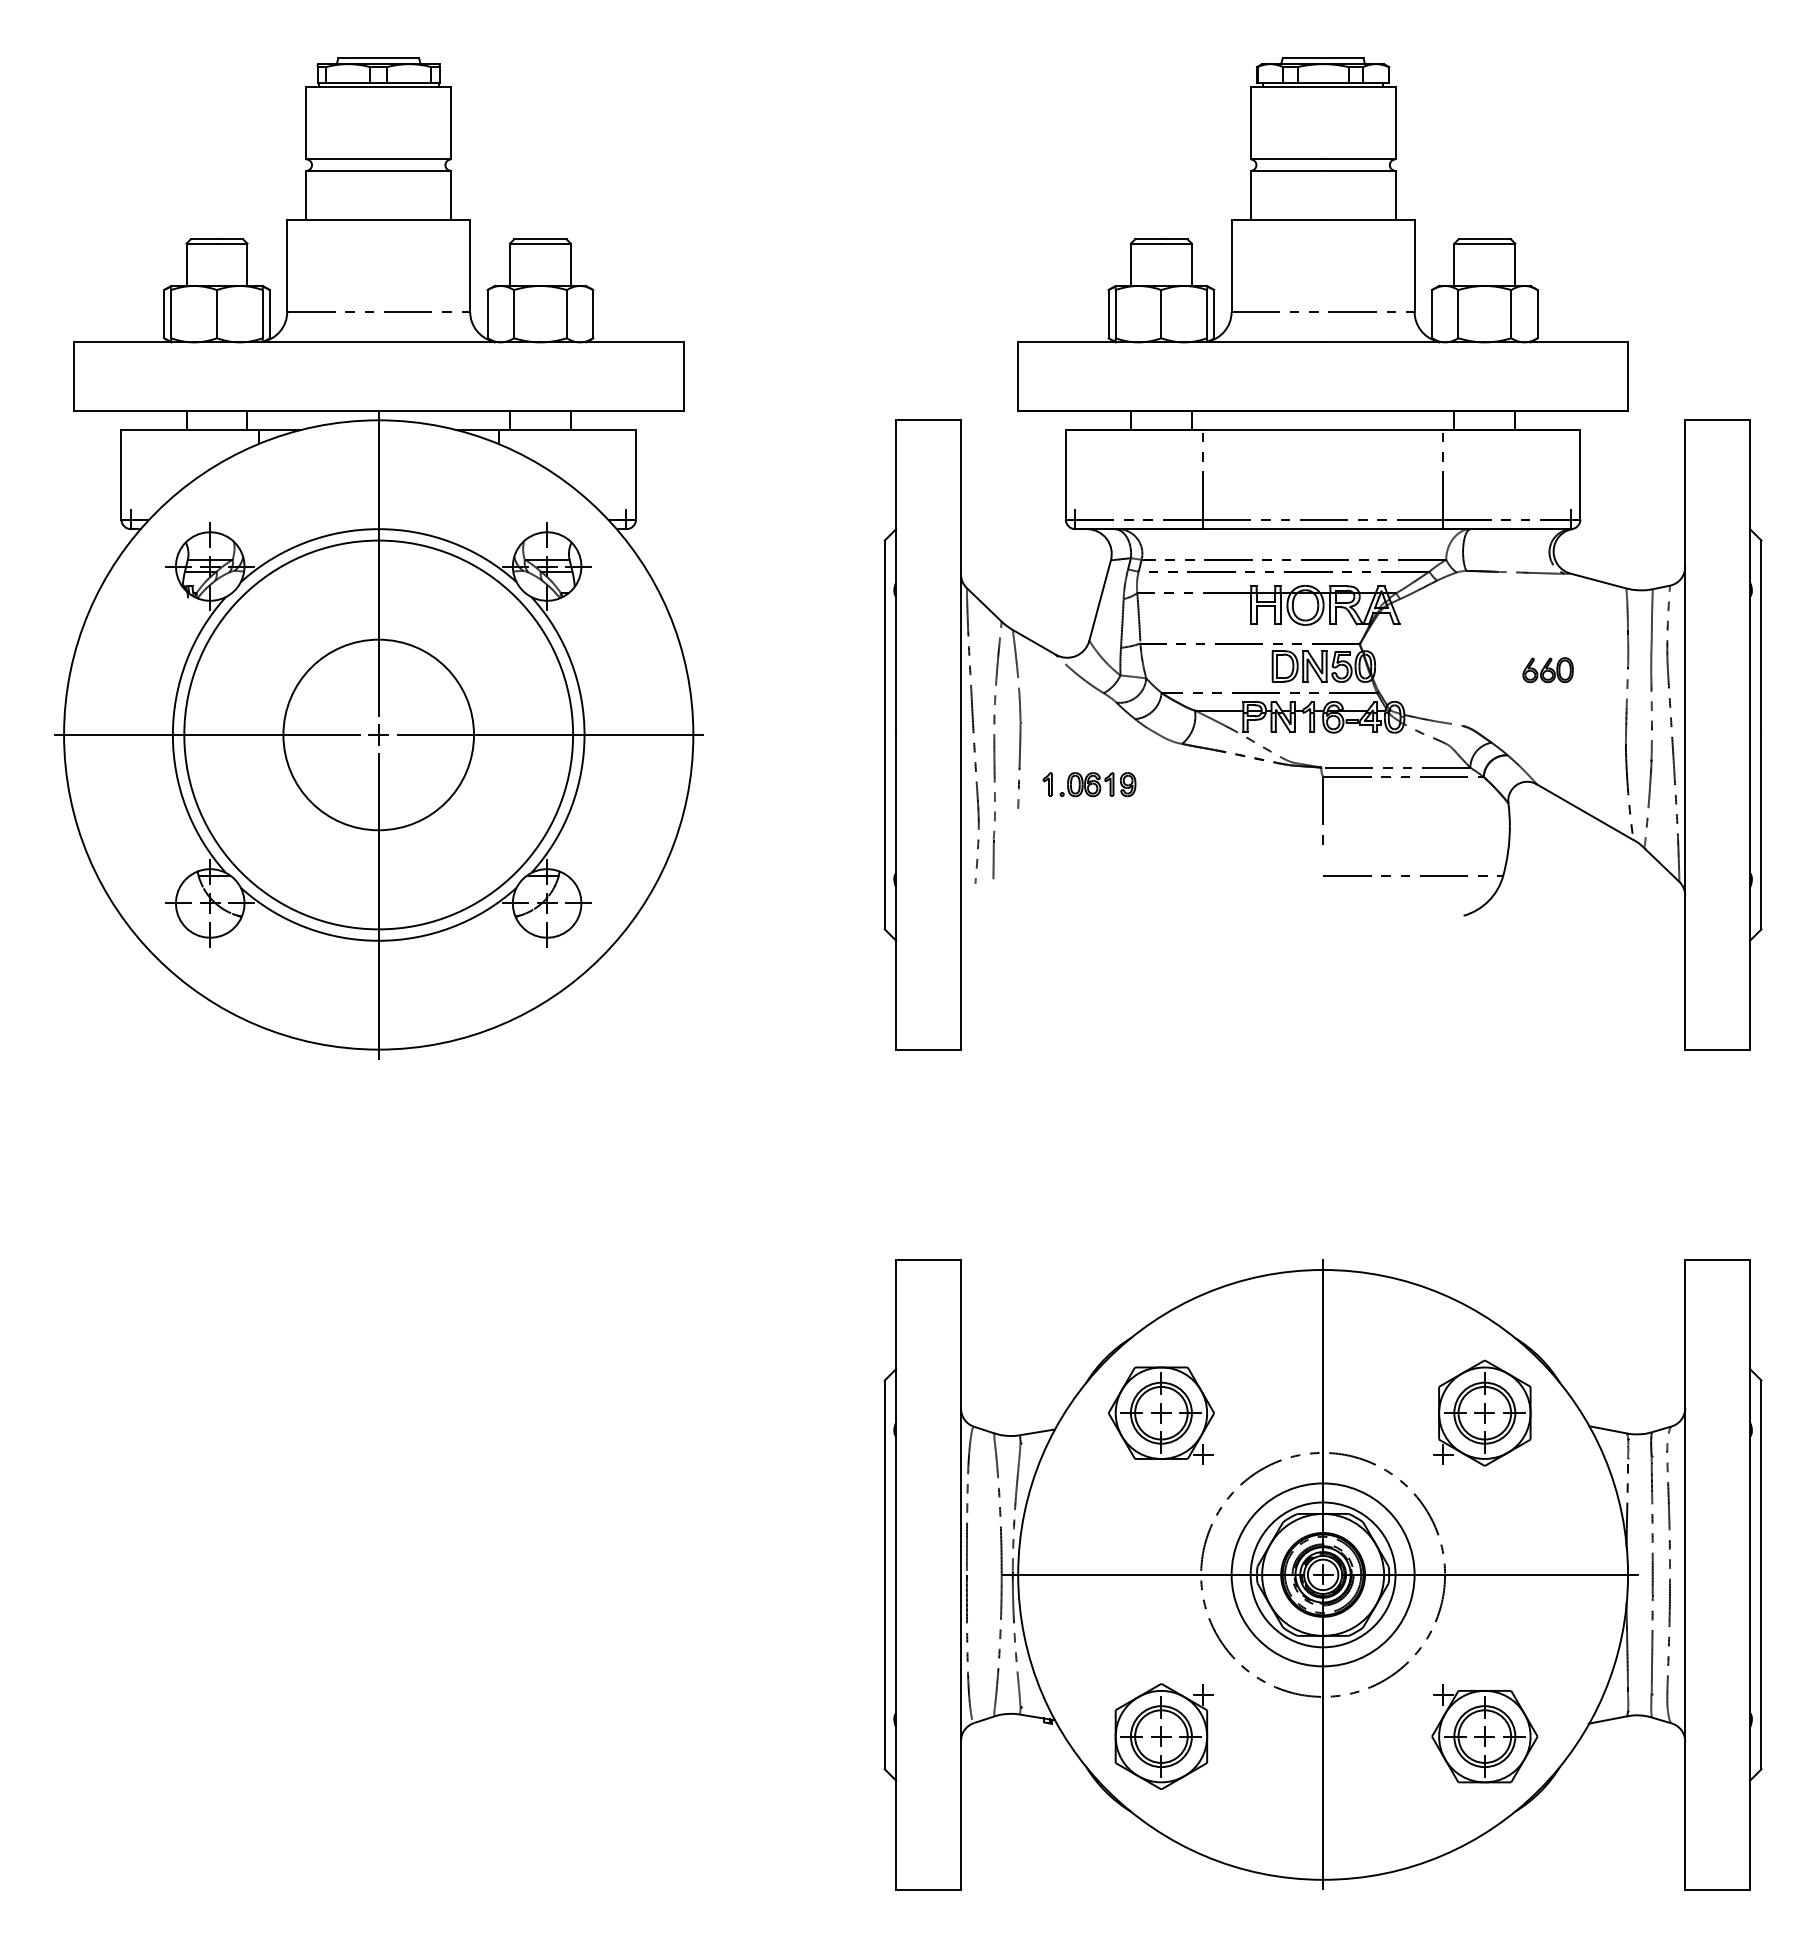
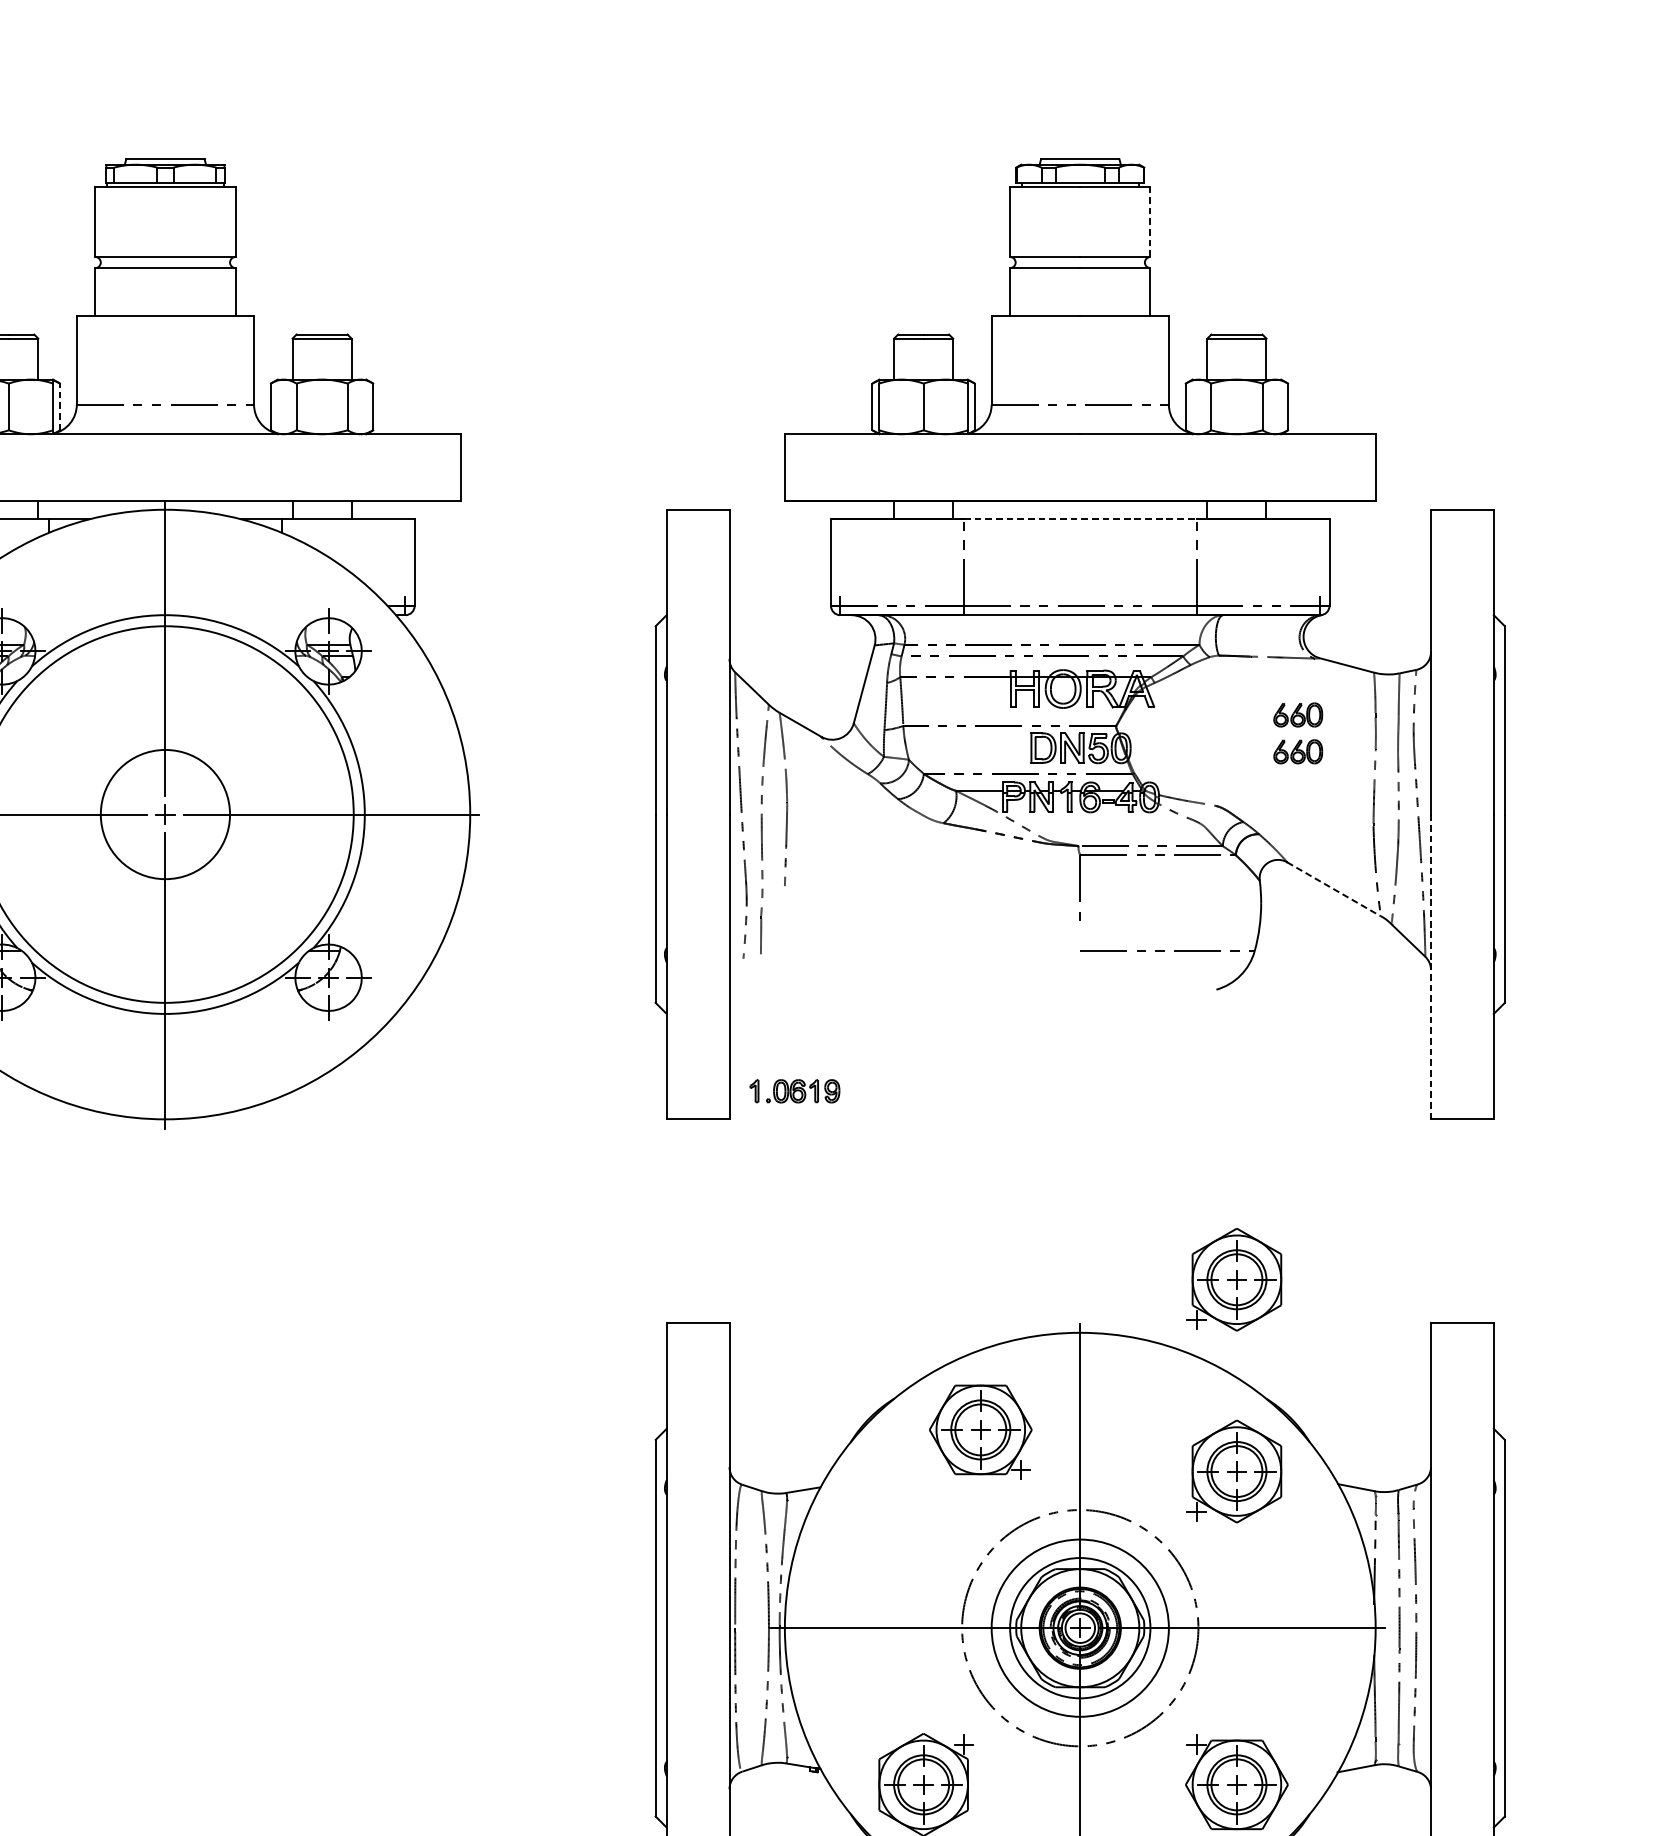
line: (1395, 122) -> (1150, 221), solid -> dashed
line: (269, 313) -> (59, 406), solid -> dashed
line: (1323, 430) -> (1080, 519), solid -> dashed
part: (1547, 632) -> (1297, 715), added
circle: (378, 734) -> (165, 814), size x0.7
part: (1089, 784) -> (794, 1091), moved
line: (1584, 812) -> (1333, 889), solid -> dashed
line: (1685, 891) -> (1431, 966), solid -> dashed
part: (1482, 1214) -> (1234, 1279), added
part: (1161, 1415) -> (980, 1432), moved

